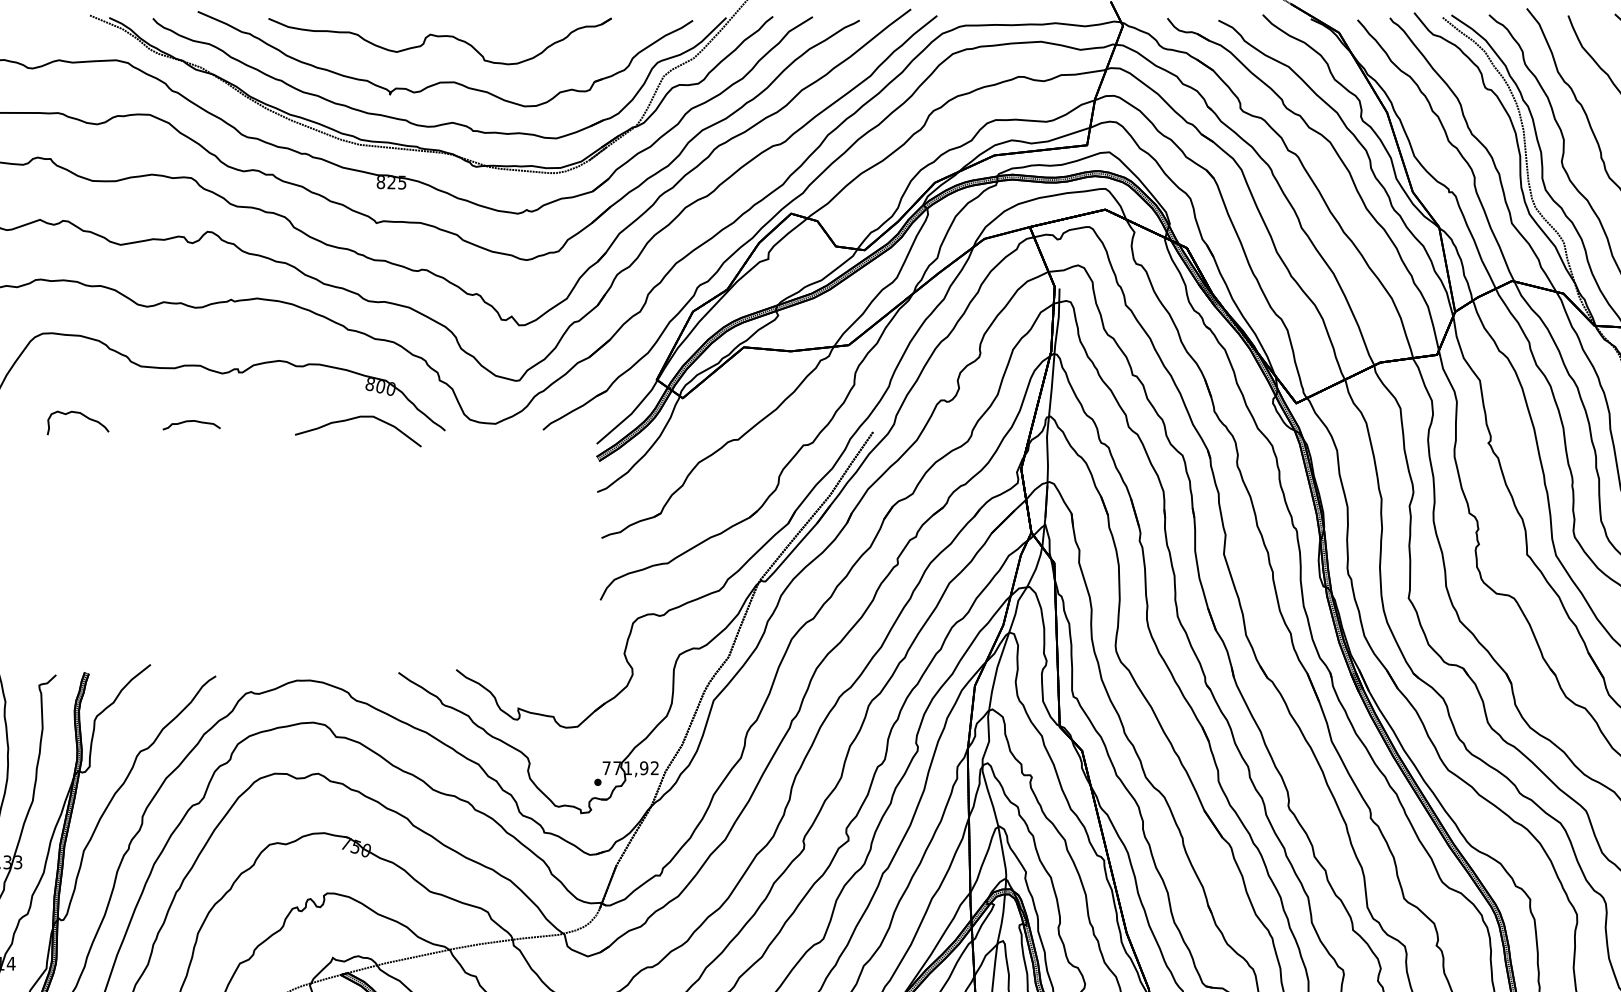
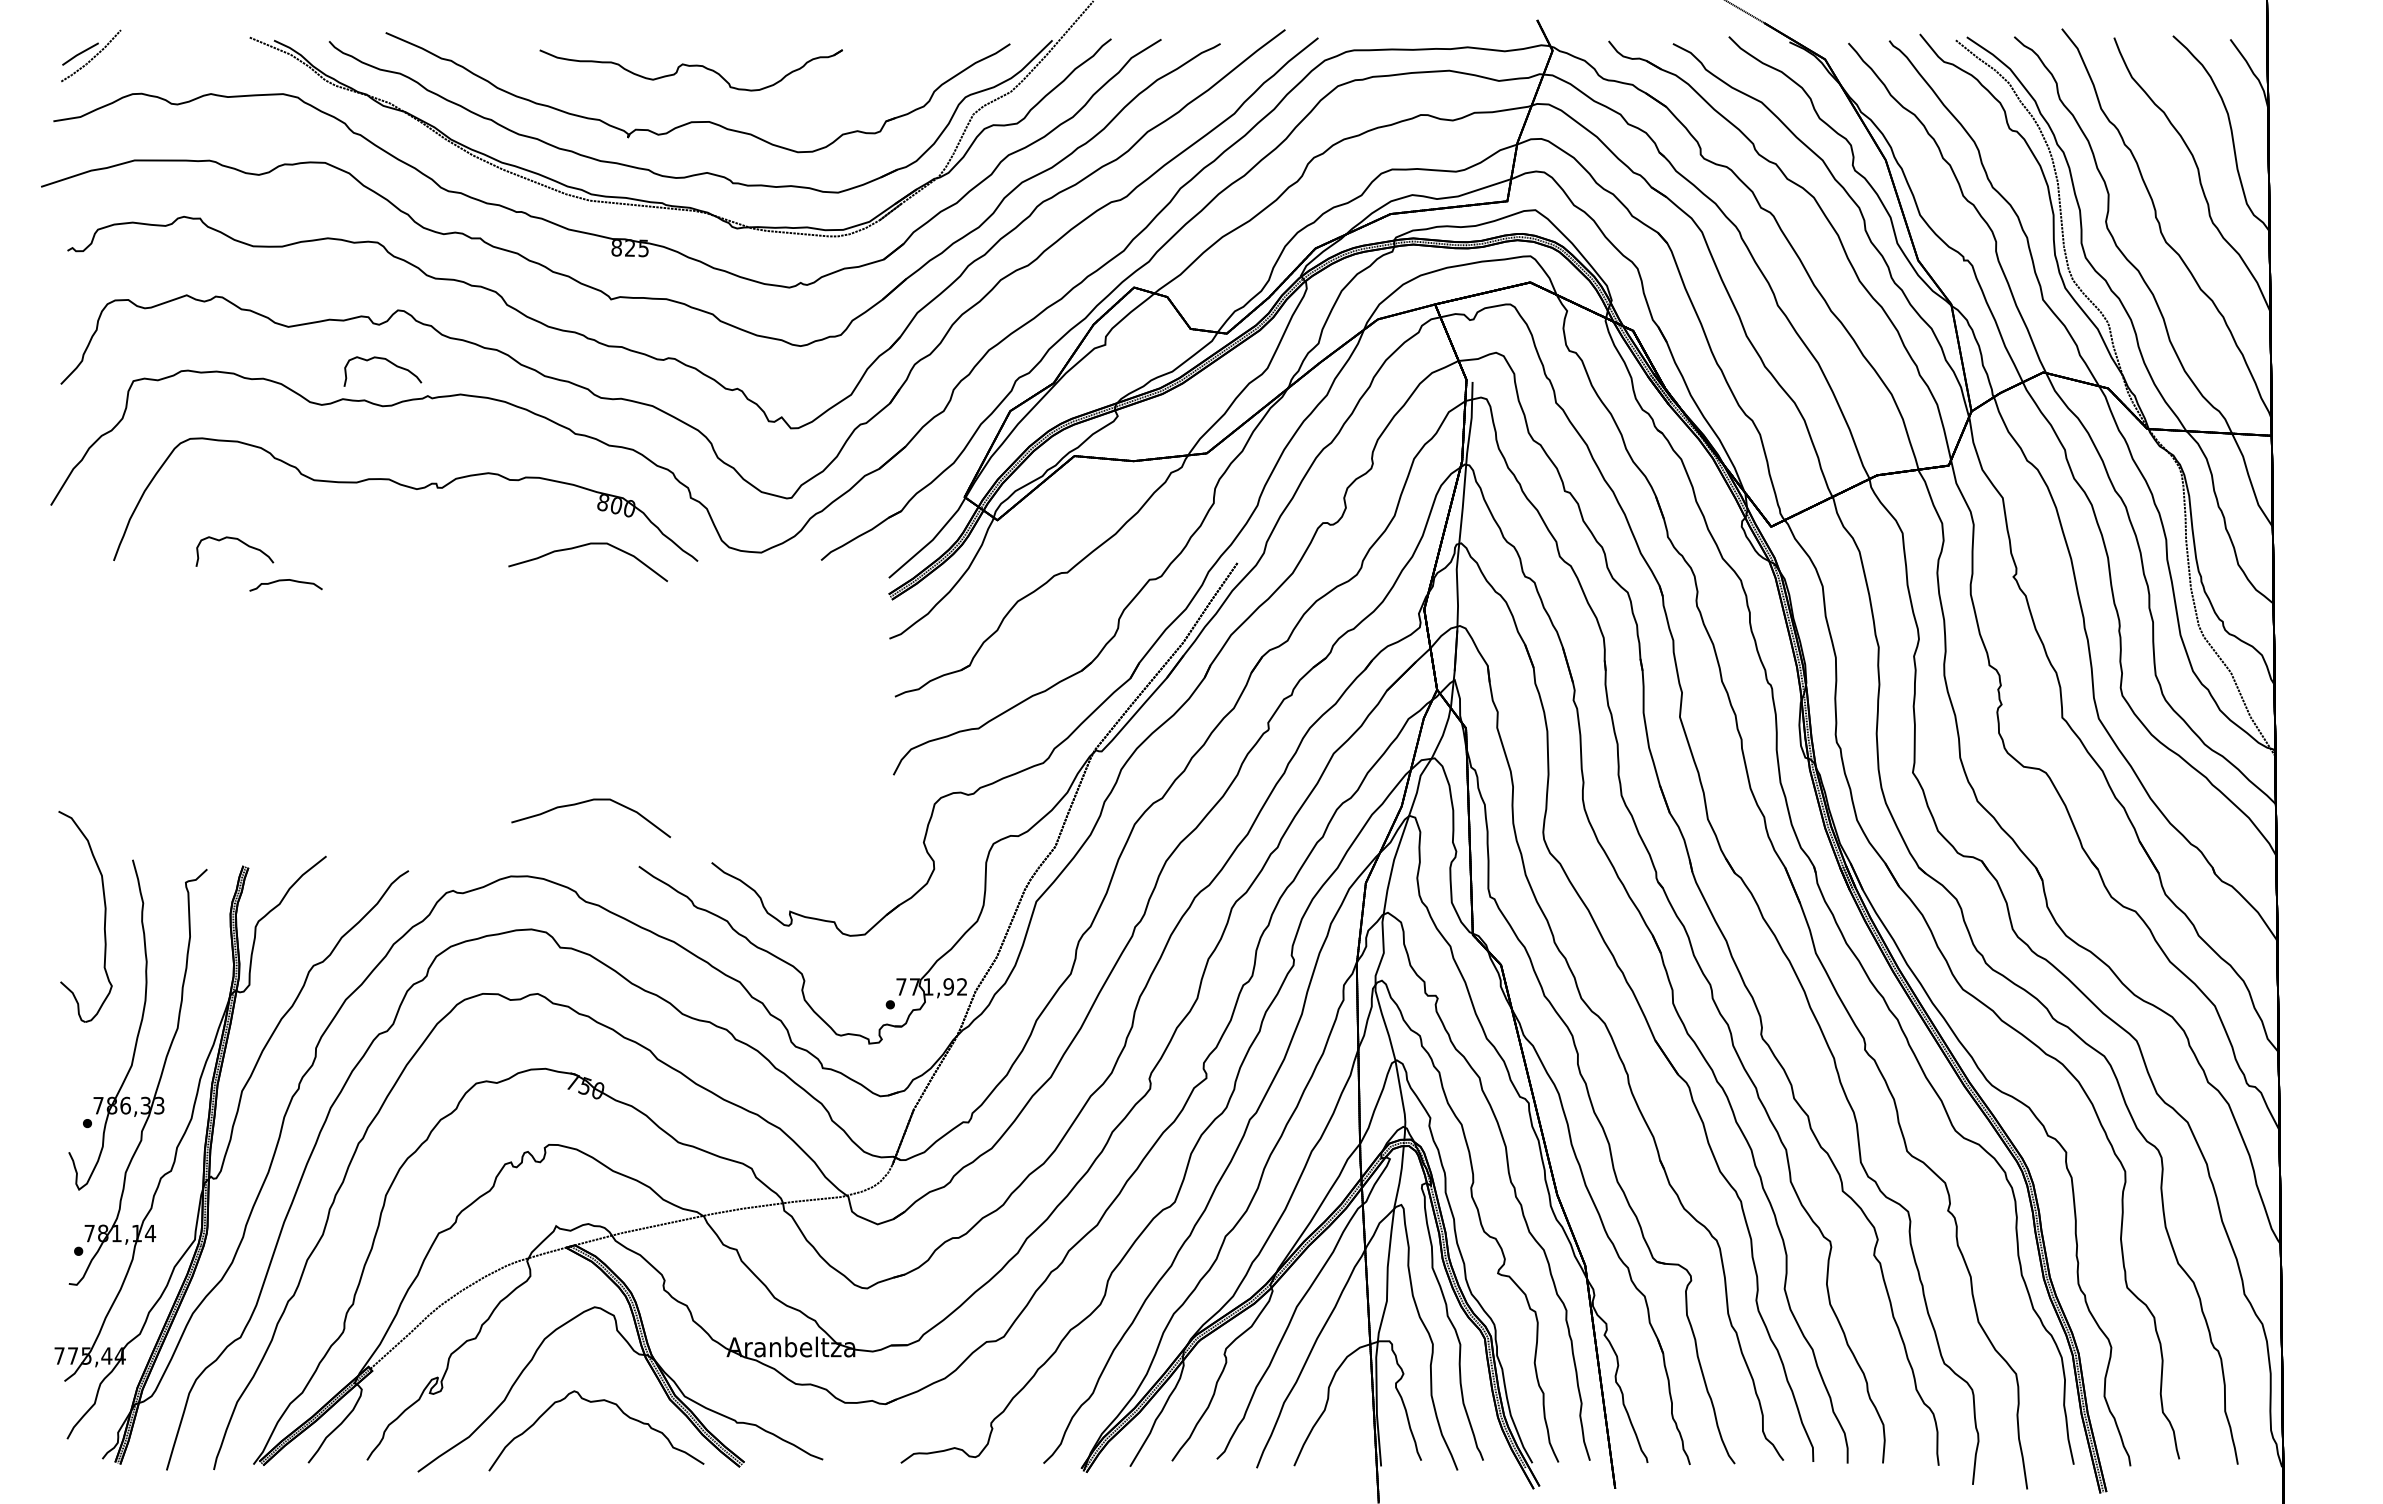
part: (439, 41) -> (690, 70), size x0.7
curve: (199, 272) -> (387, 361), added
curve: (190, 422) -> (284, 581), moved
curve: (357, 621) -> (587, 802), added

